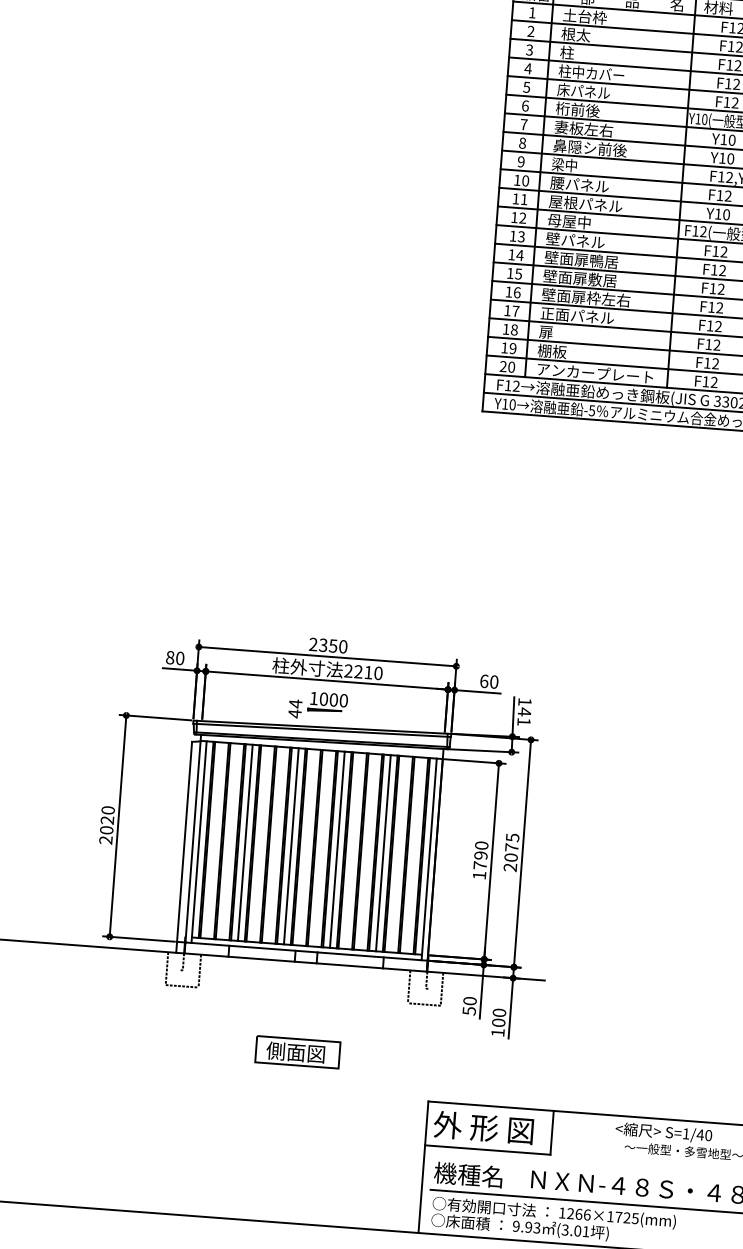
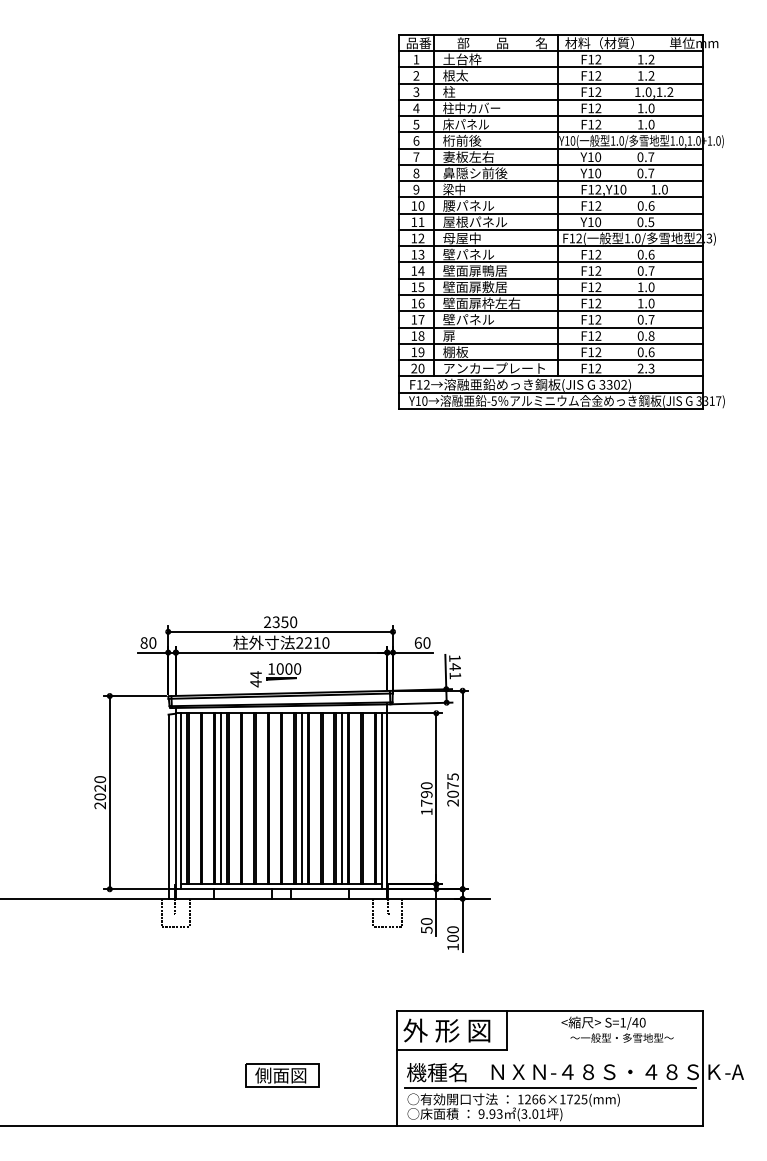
text: (576, 315) -> (474, 319), 正面パネル -> 壁パネル
line: (291, 845) -> (261, 798), removed
part: (297, 1052) -> (282, 1075), moved

